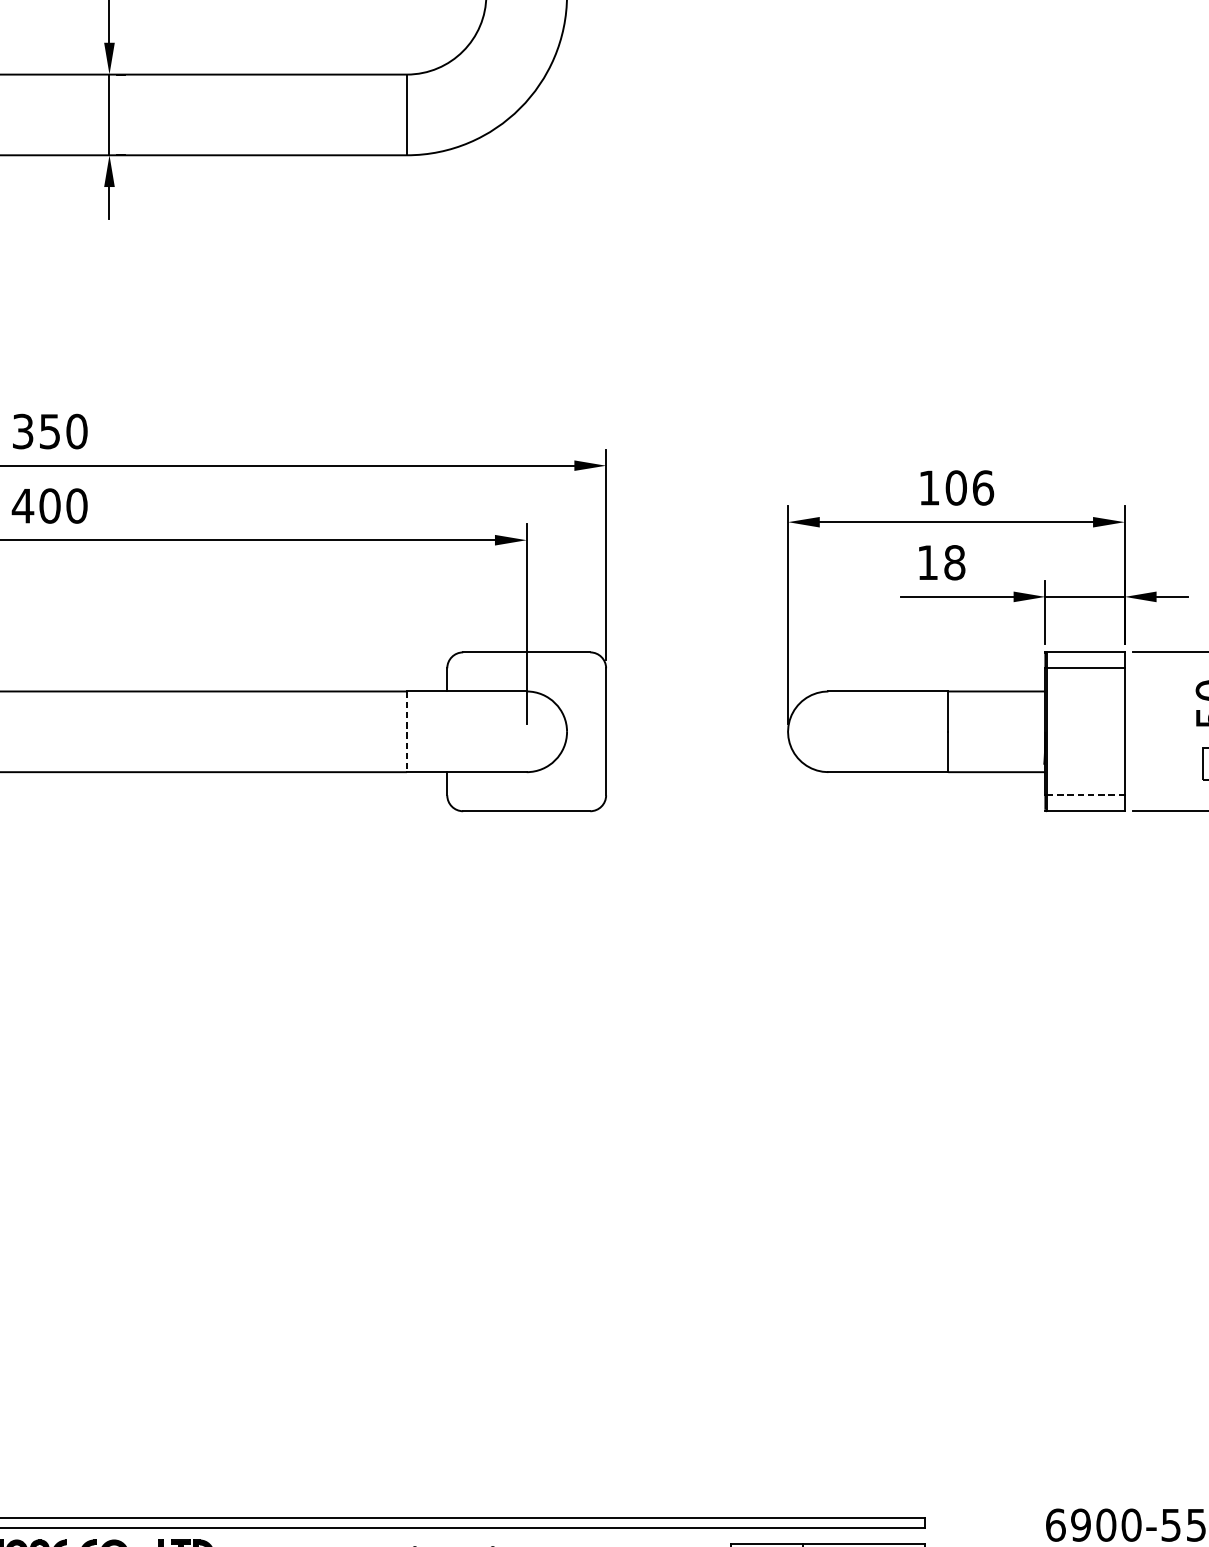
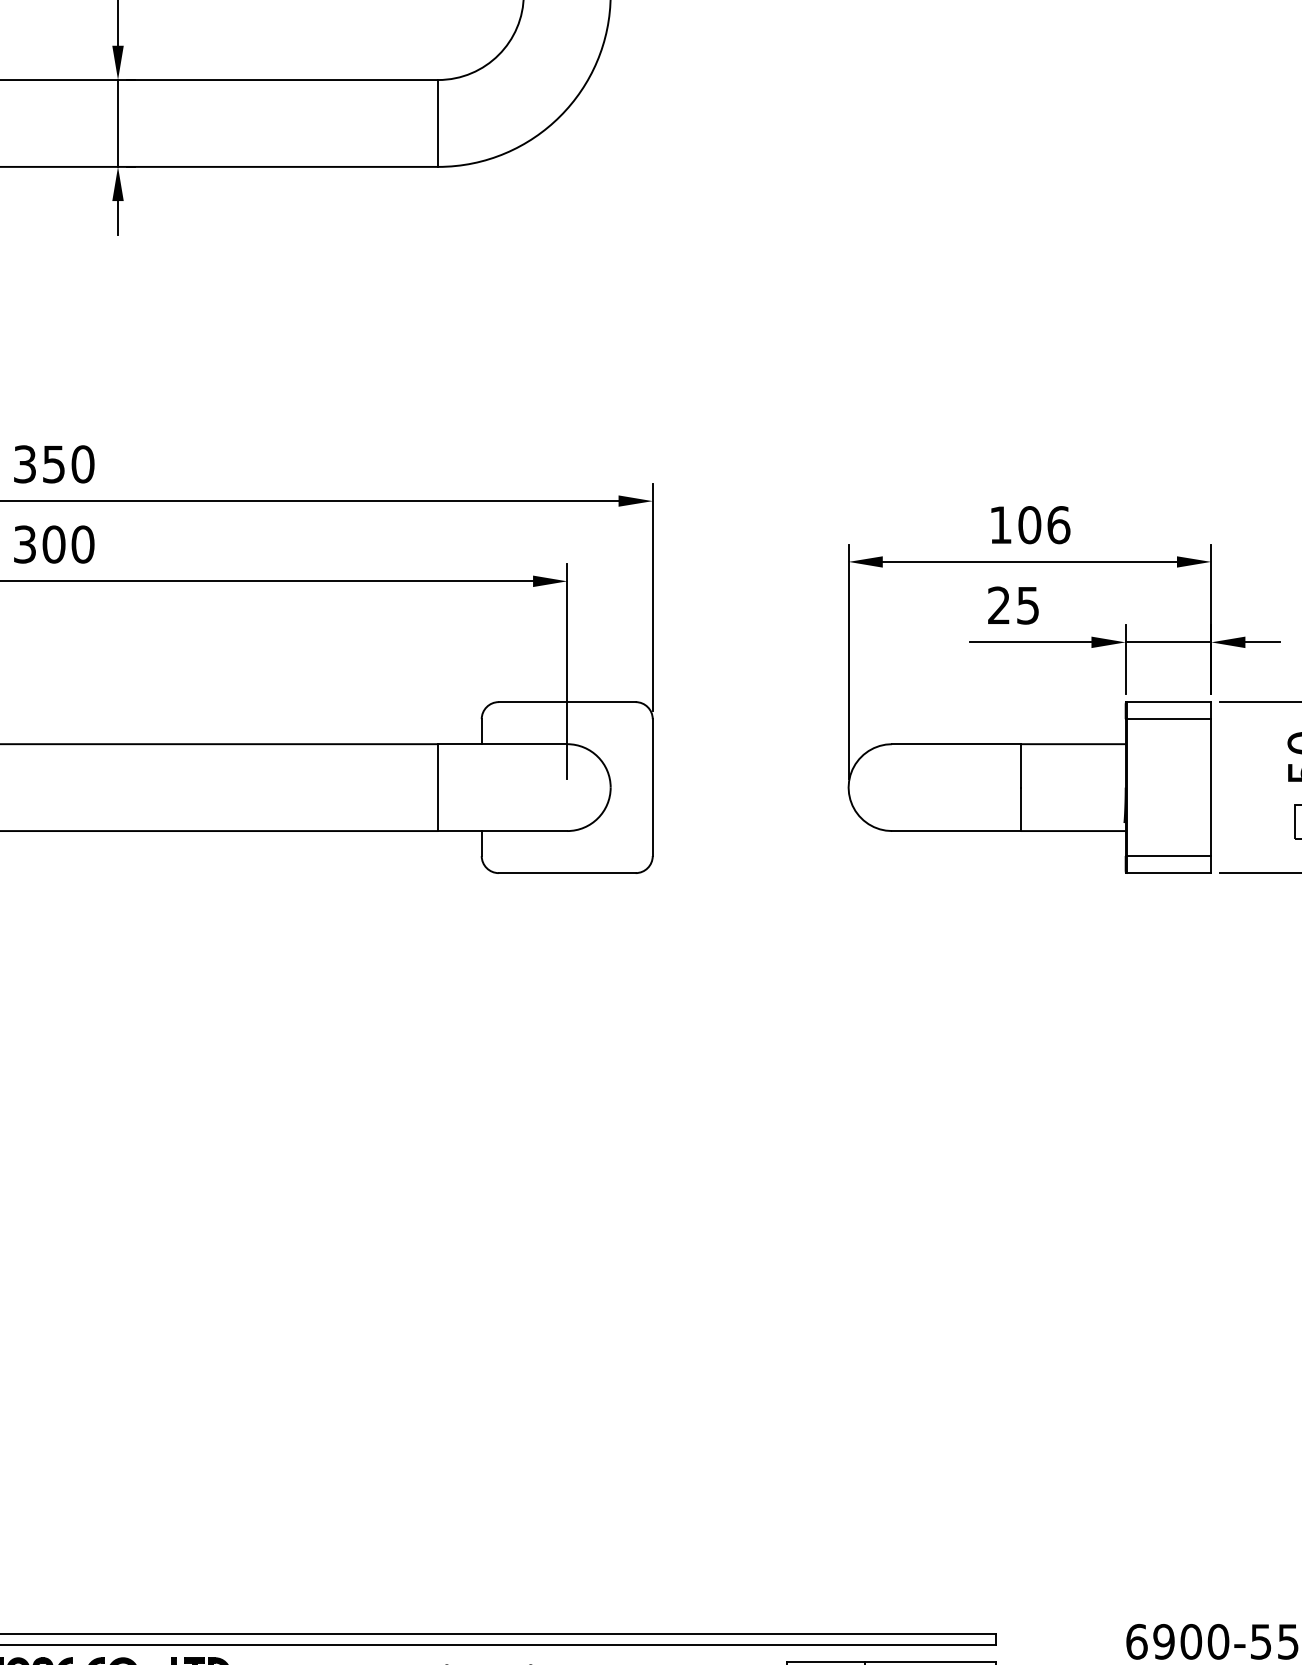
text: (22, 506) -> (24, 544), 400 -> 300
text: (941, 562) -> (1013, 605), 18 -> 25
line: (407, 732) -> (438, 788), dashed -> solid
line: (1086, 795) -> (1169, 856), dashed -> solid

